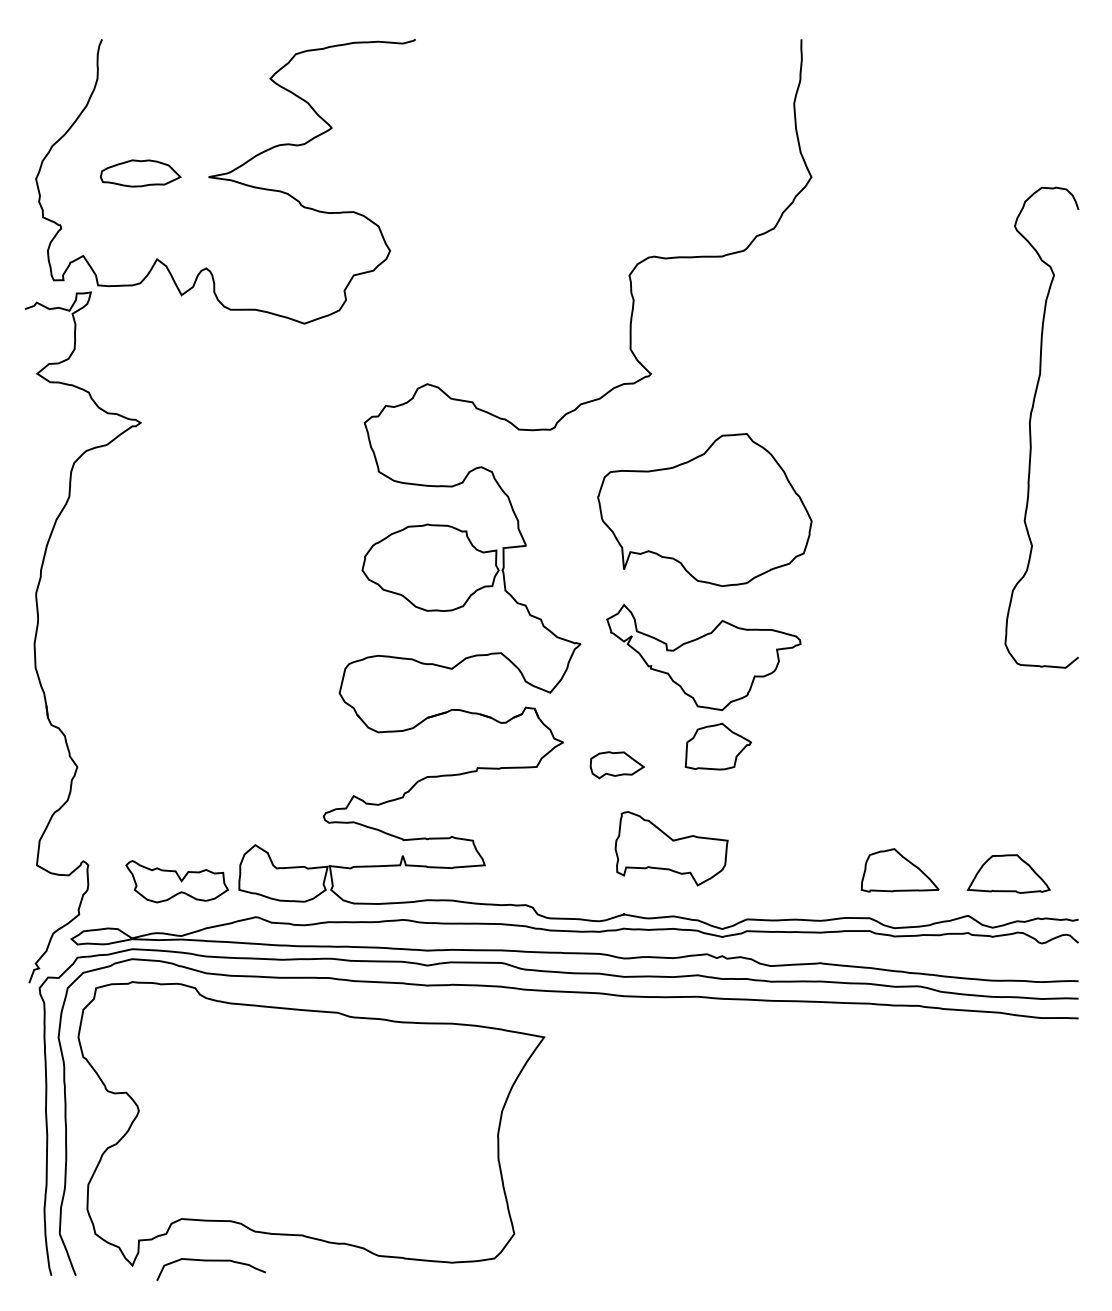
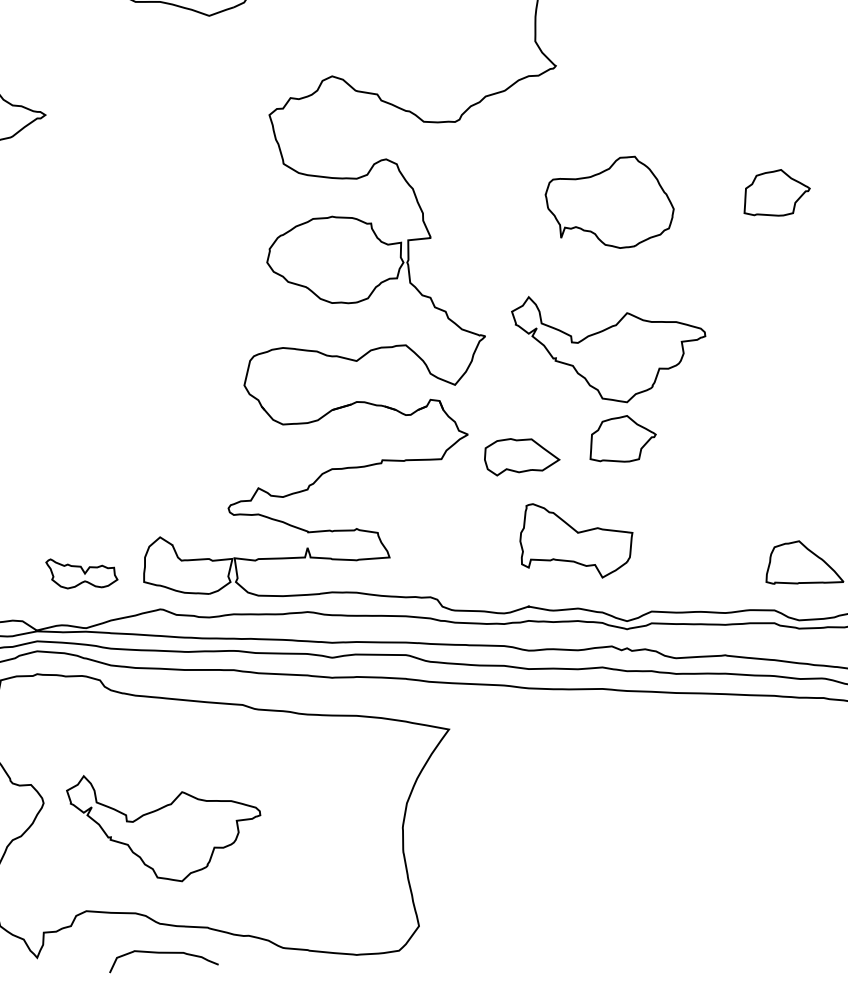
part: (871, 500) -> (776, 192), added
part: (704, 510) -> (609, 202), size x0.6
part: (616, 765) -> (521, 457), size x1.4
part: (176, 881) -> (81, 573), size x0.7
part: (258, 1136) -> (163, 828), added
curve: (210, 1261) -> (163, 953), moved

